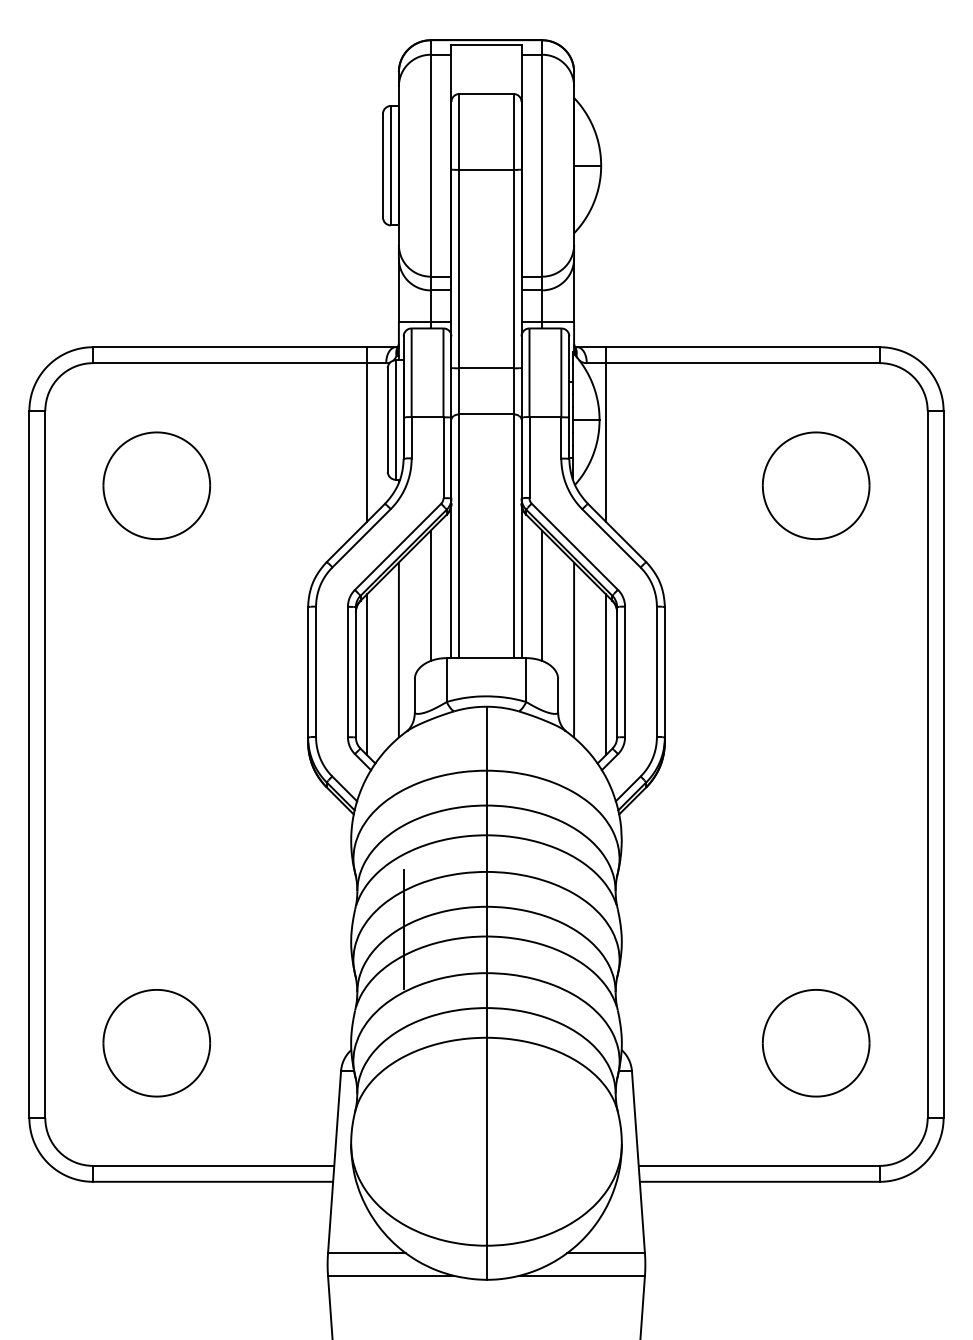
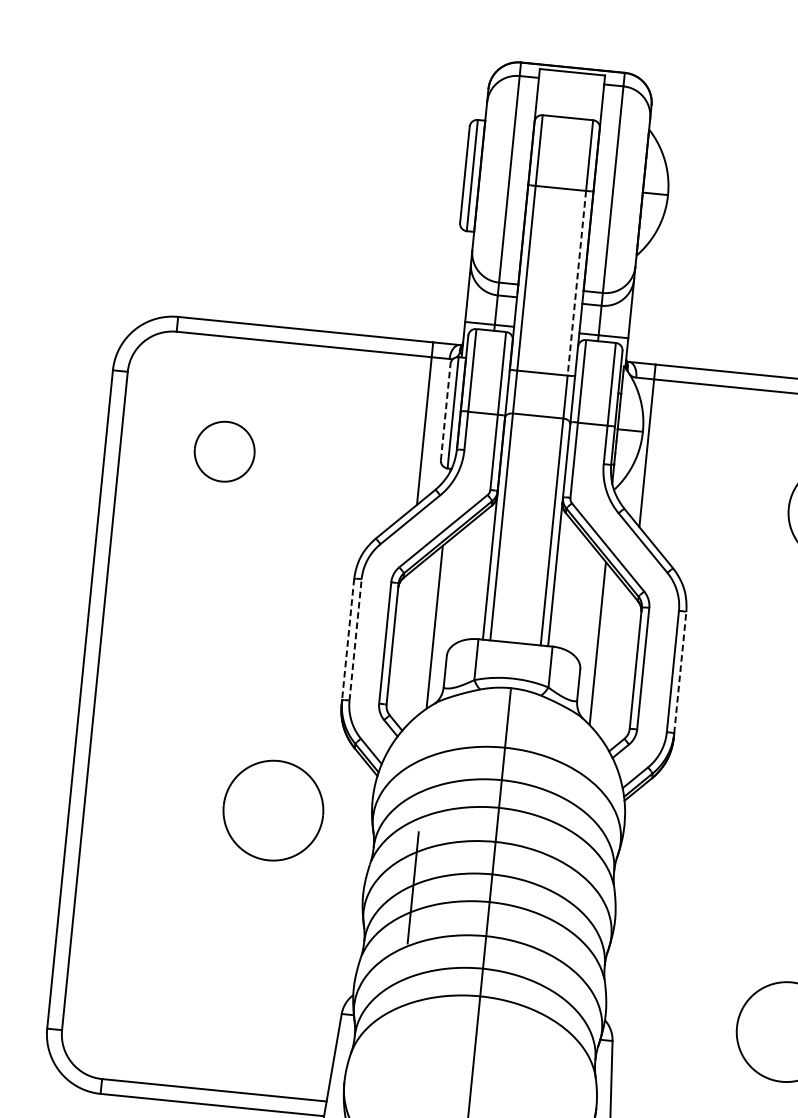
line: (513, 269) -> (576, 283), solid -> dashed
line: (387, 420) -> (445, 412), solid -> dashed
part: (156, 485) -> (224, 451), size x0.6
line: (430, 595) -> (469, 579), removed
line: (542, 595) -> (573, 589), removed
line: (316, 671) -> (356, 639), solid -> dashed
line: (664, 671) -> (680, 671), solid -> dashed
line: (308, 672) -> (348, 639), solid -> dashed
line: (367, 674) -> (403, 647), removed
line: (605, 674) -> (624, 669), removed
part: (156, 1043) -> (273, 810), moved

